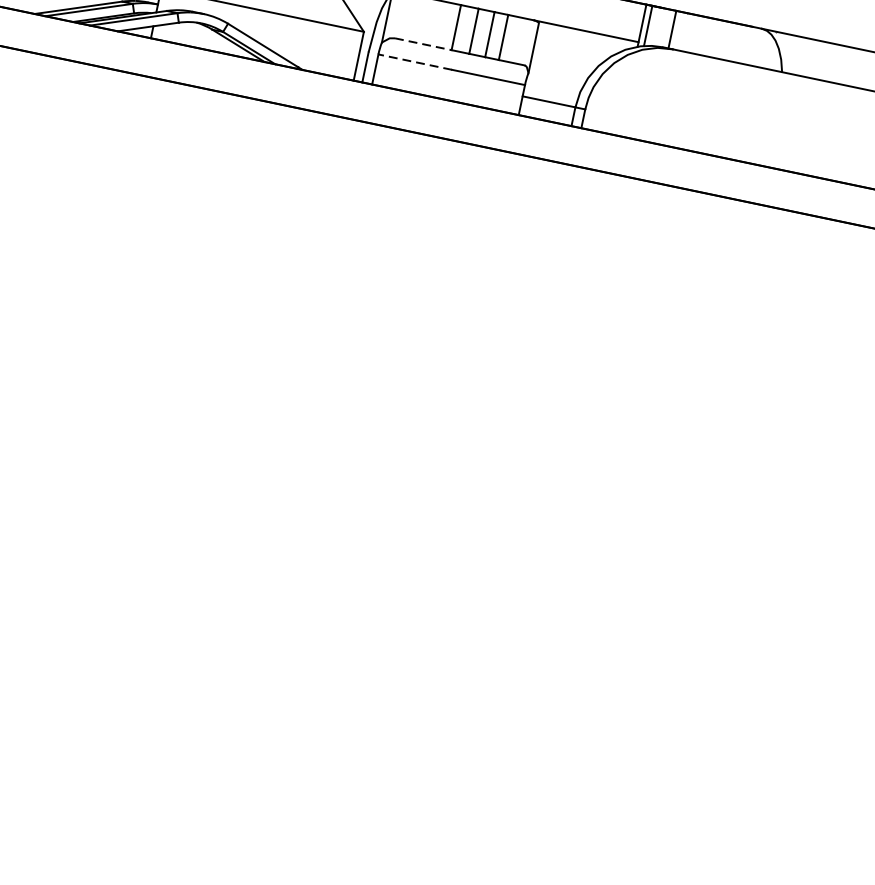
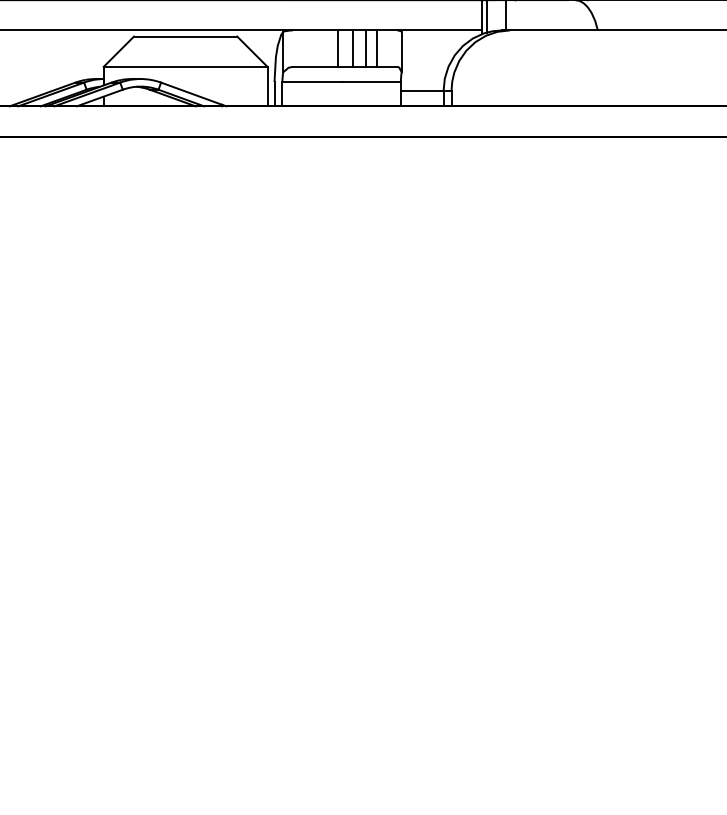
line: (423, 43) -> (315, 66), dashed -> solid
line: (415, 62) -> (312, 82), dashed -> solid

